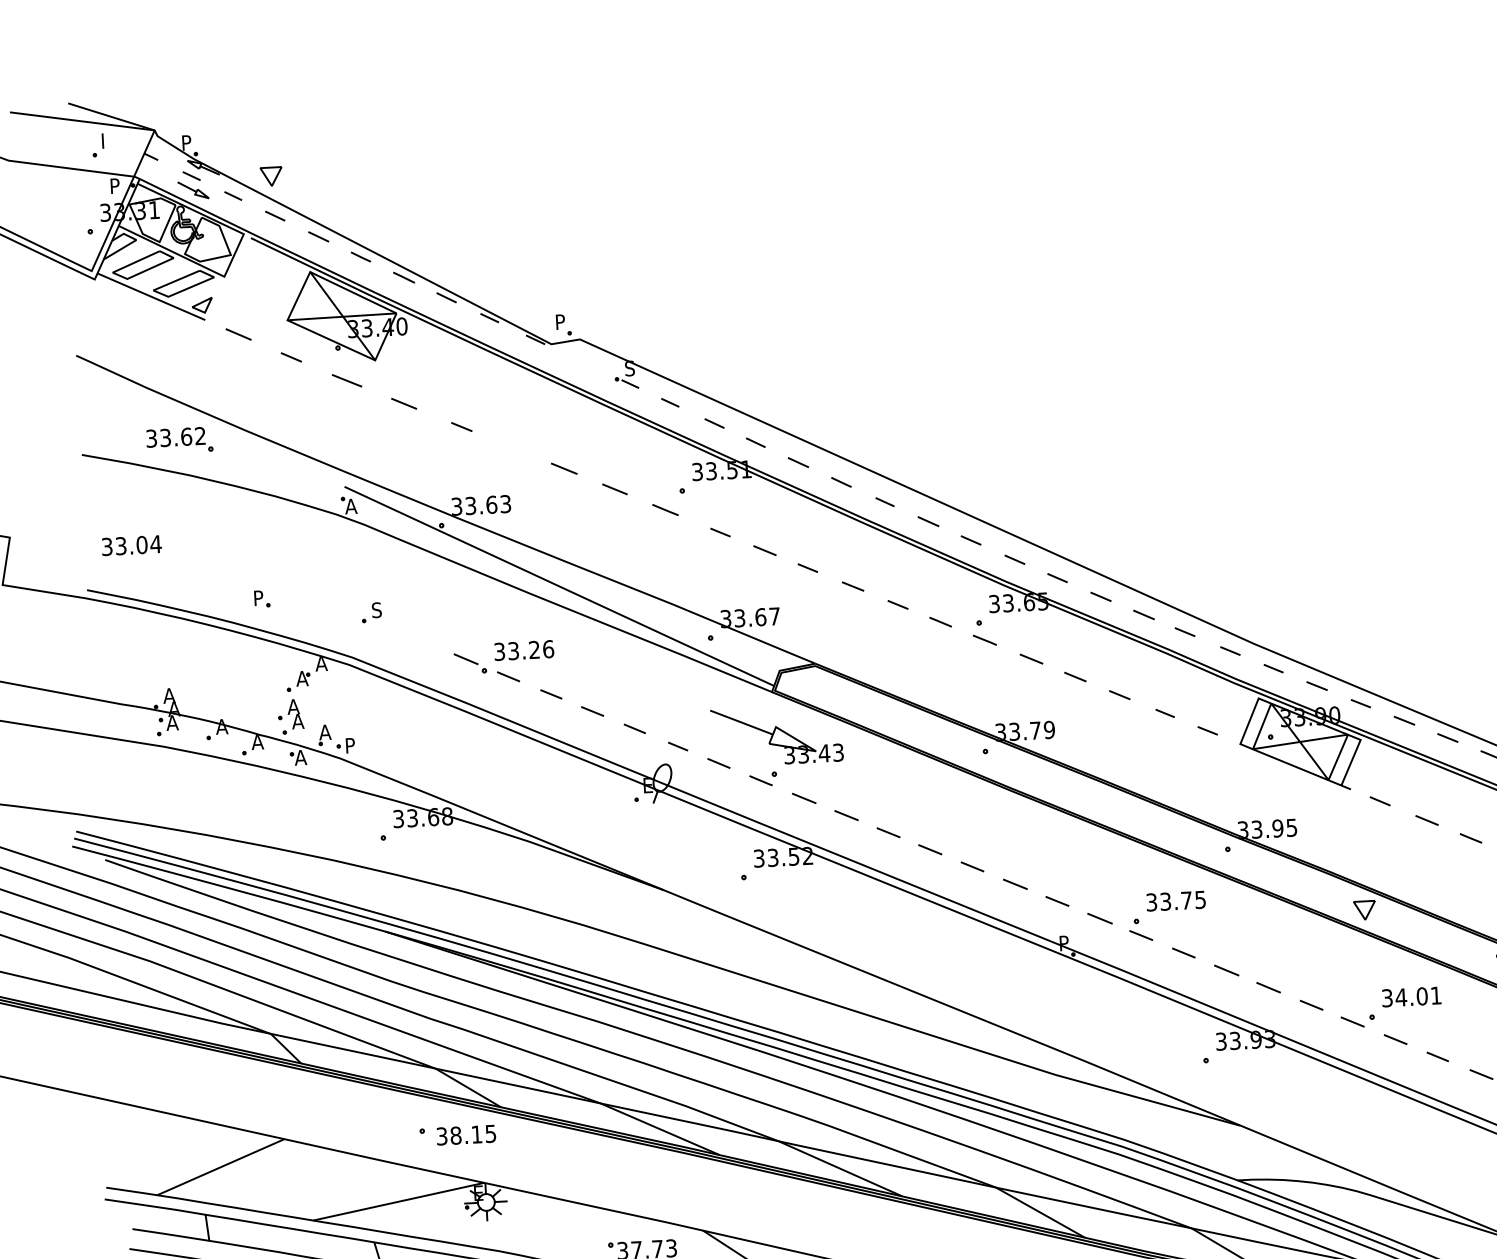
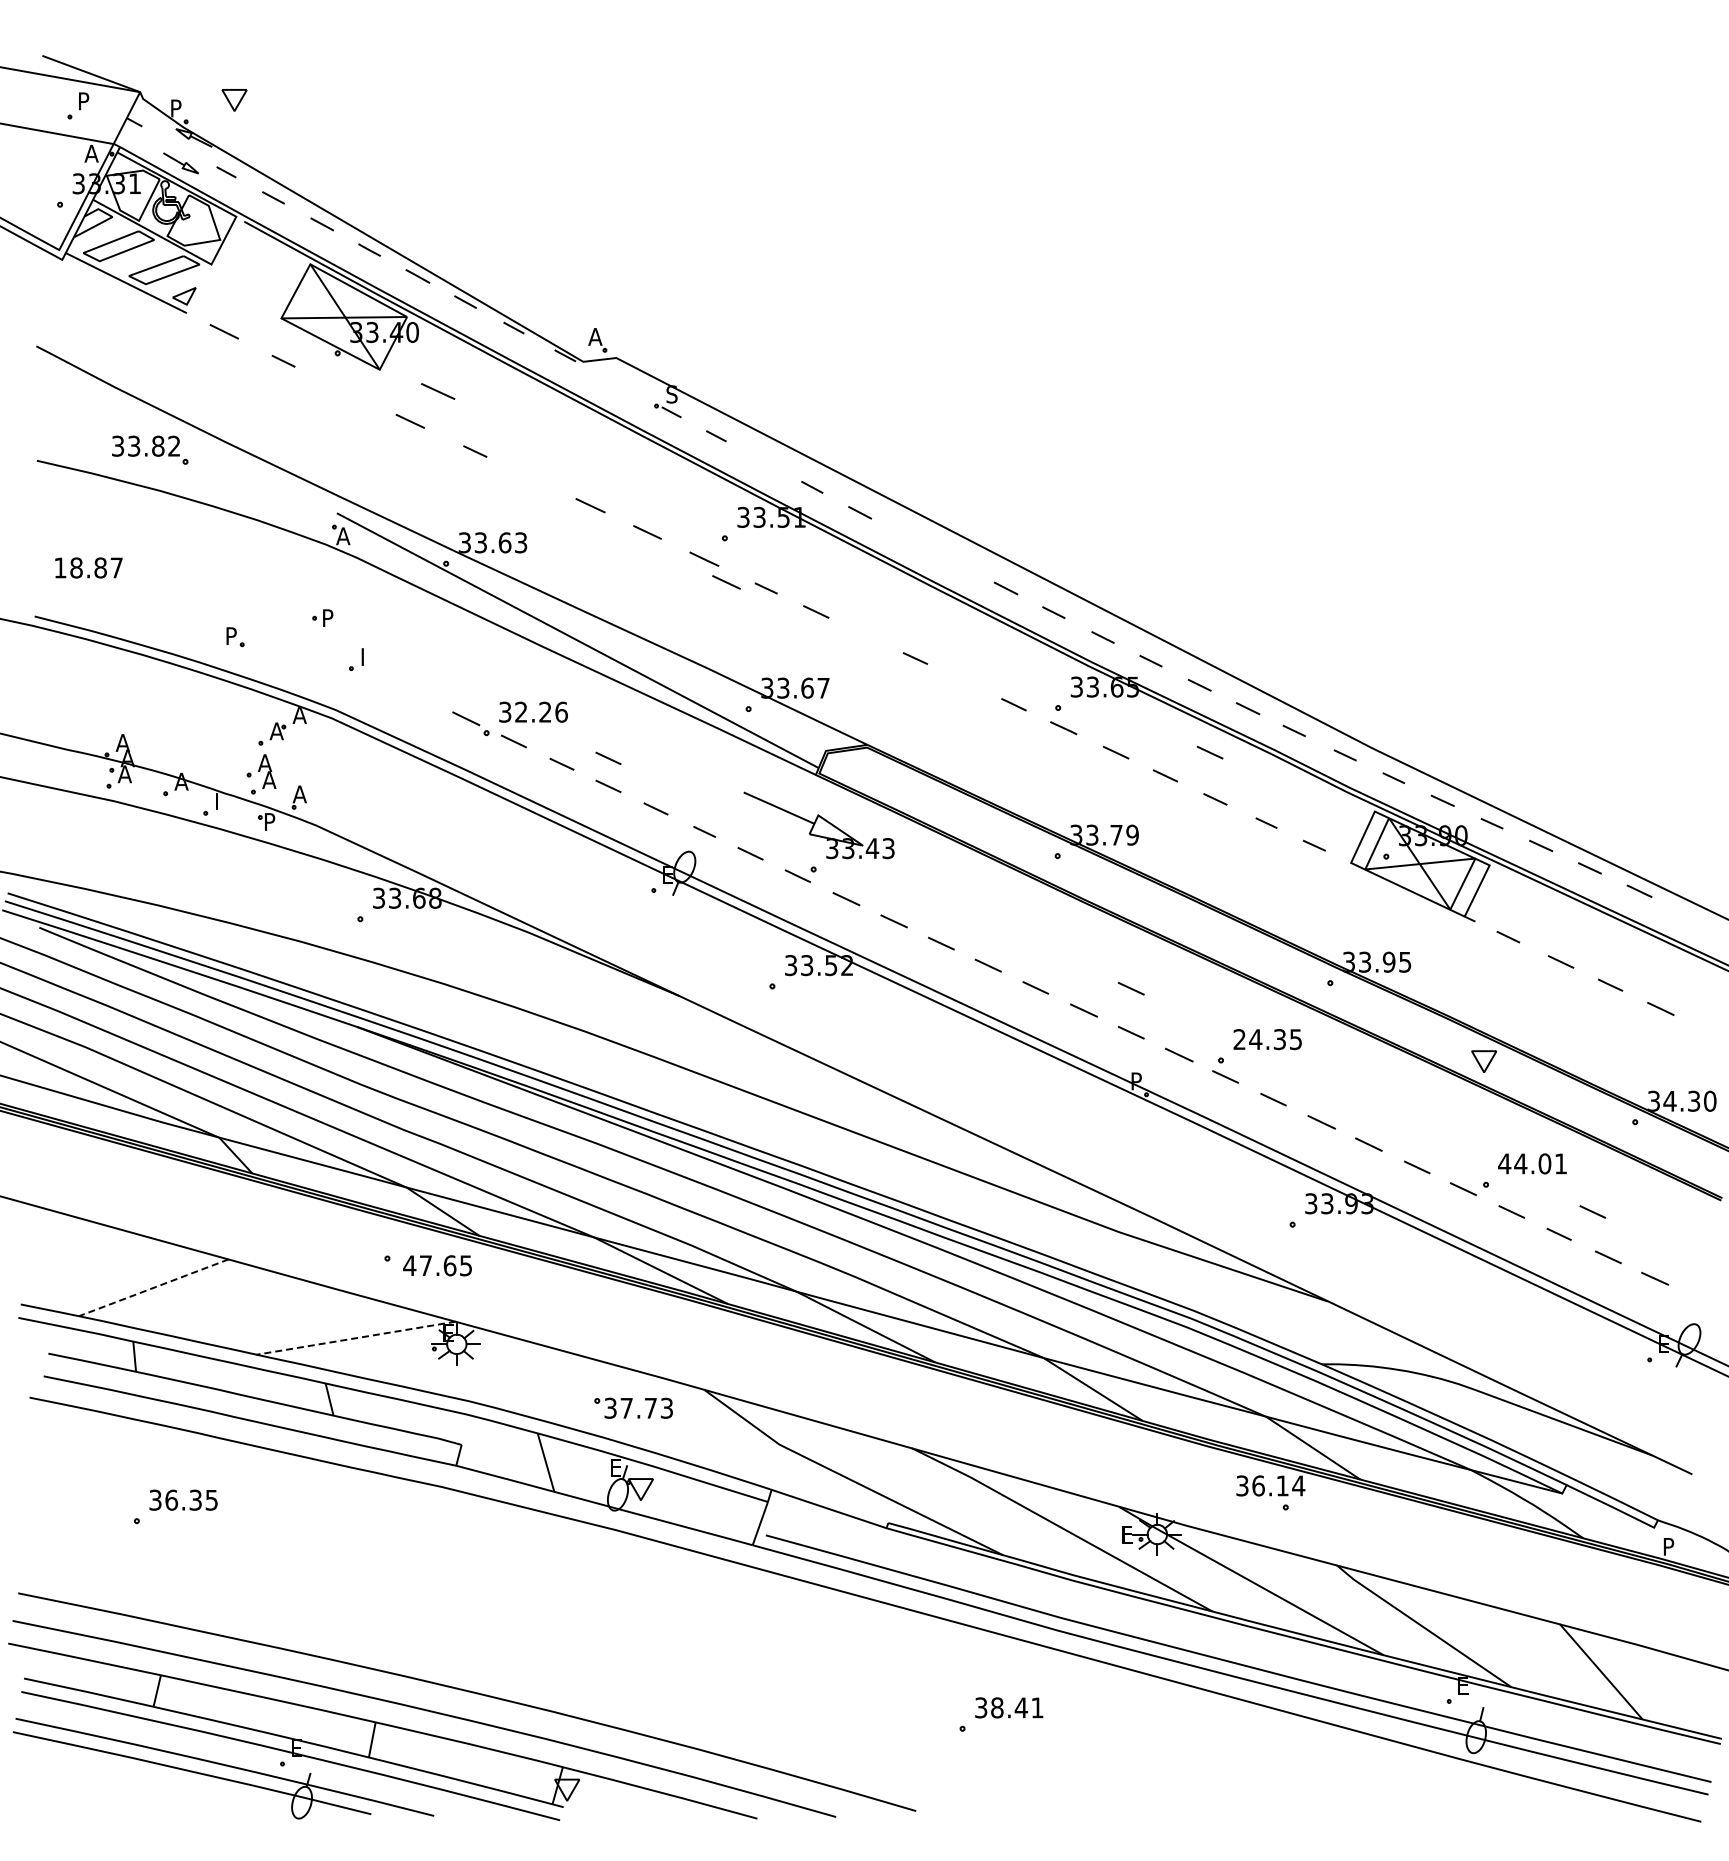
text: (106, 141) -> (84, 101), I -> P
line: (191, 175) -> (179, 146), removed
part: (271, 176) -> (234, 100), moved
text: (115, 185) -> (91, 153), P -> A
text: (560, 321) -> (595, 336), P -> A
line: (347, 380) -> (438, 391), moved
line: (714, 423) -> (765, 462), removed
text: (186, 436) -> (158, 445), 33.62 -> 33.82
line: (840, 481) -> (907, 537), removed
line: (884, 502) -> (956, 563), removed
line: (685, 529) -> (726, 582), added
text: (131, 545) -> (88, 567), 33.04 -> 18.87
line: (807, 568) -> (864, 634), removed
line: (897, 605) -> (965, 682), removed
text: (376, 609) -> (366, 656), S -> I
text: (513, 651) -> (521, 712), 33.26 -> 32.26
line: (1112, 654) -> (1209, 752), added
line: (591, 687) -> (608, 758), added
text: (257, 742) -> (221, 801), A -> I
part: (345, 745) -> (322, 617), moved
text: (300, 757) -> (270, 821), A -> P
line: (1054, 863) -> (1130, 988), added
text: (1168, 901) -> (1259, 1039), 33.75 -> 24.35
text: (1387, 997) -> (1504, 1163), 34.01 -> 44.01
line: (1465, 1035) -> (1592, 1211), added
text: (459, 1135) -> (429, 1265), 38.15 -> 47.65
line: (220, 1166) -> (153, 1287), solid -> dashed
line: (399, 1201) -> (356, 1338), solid -> dashed

